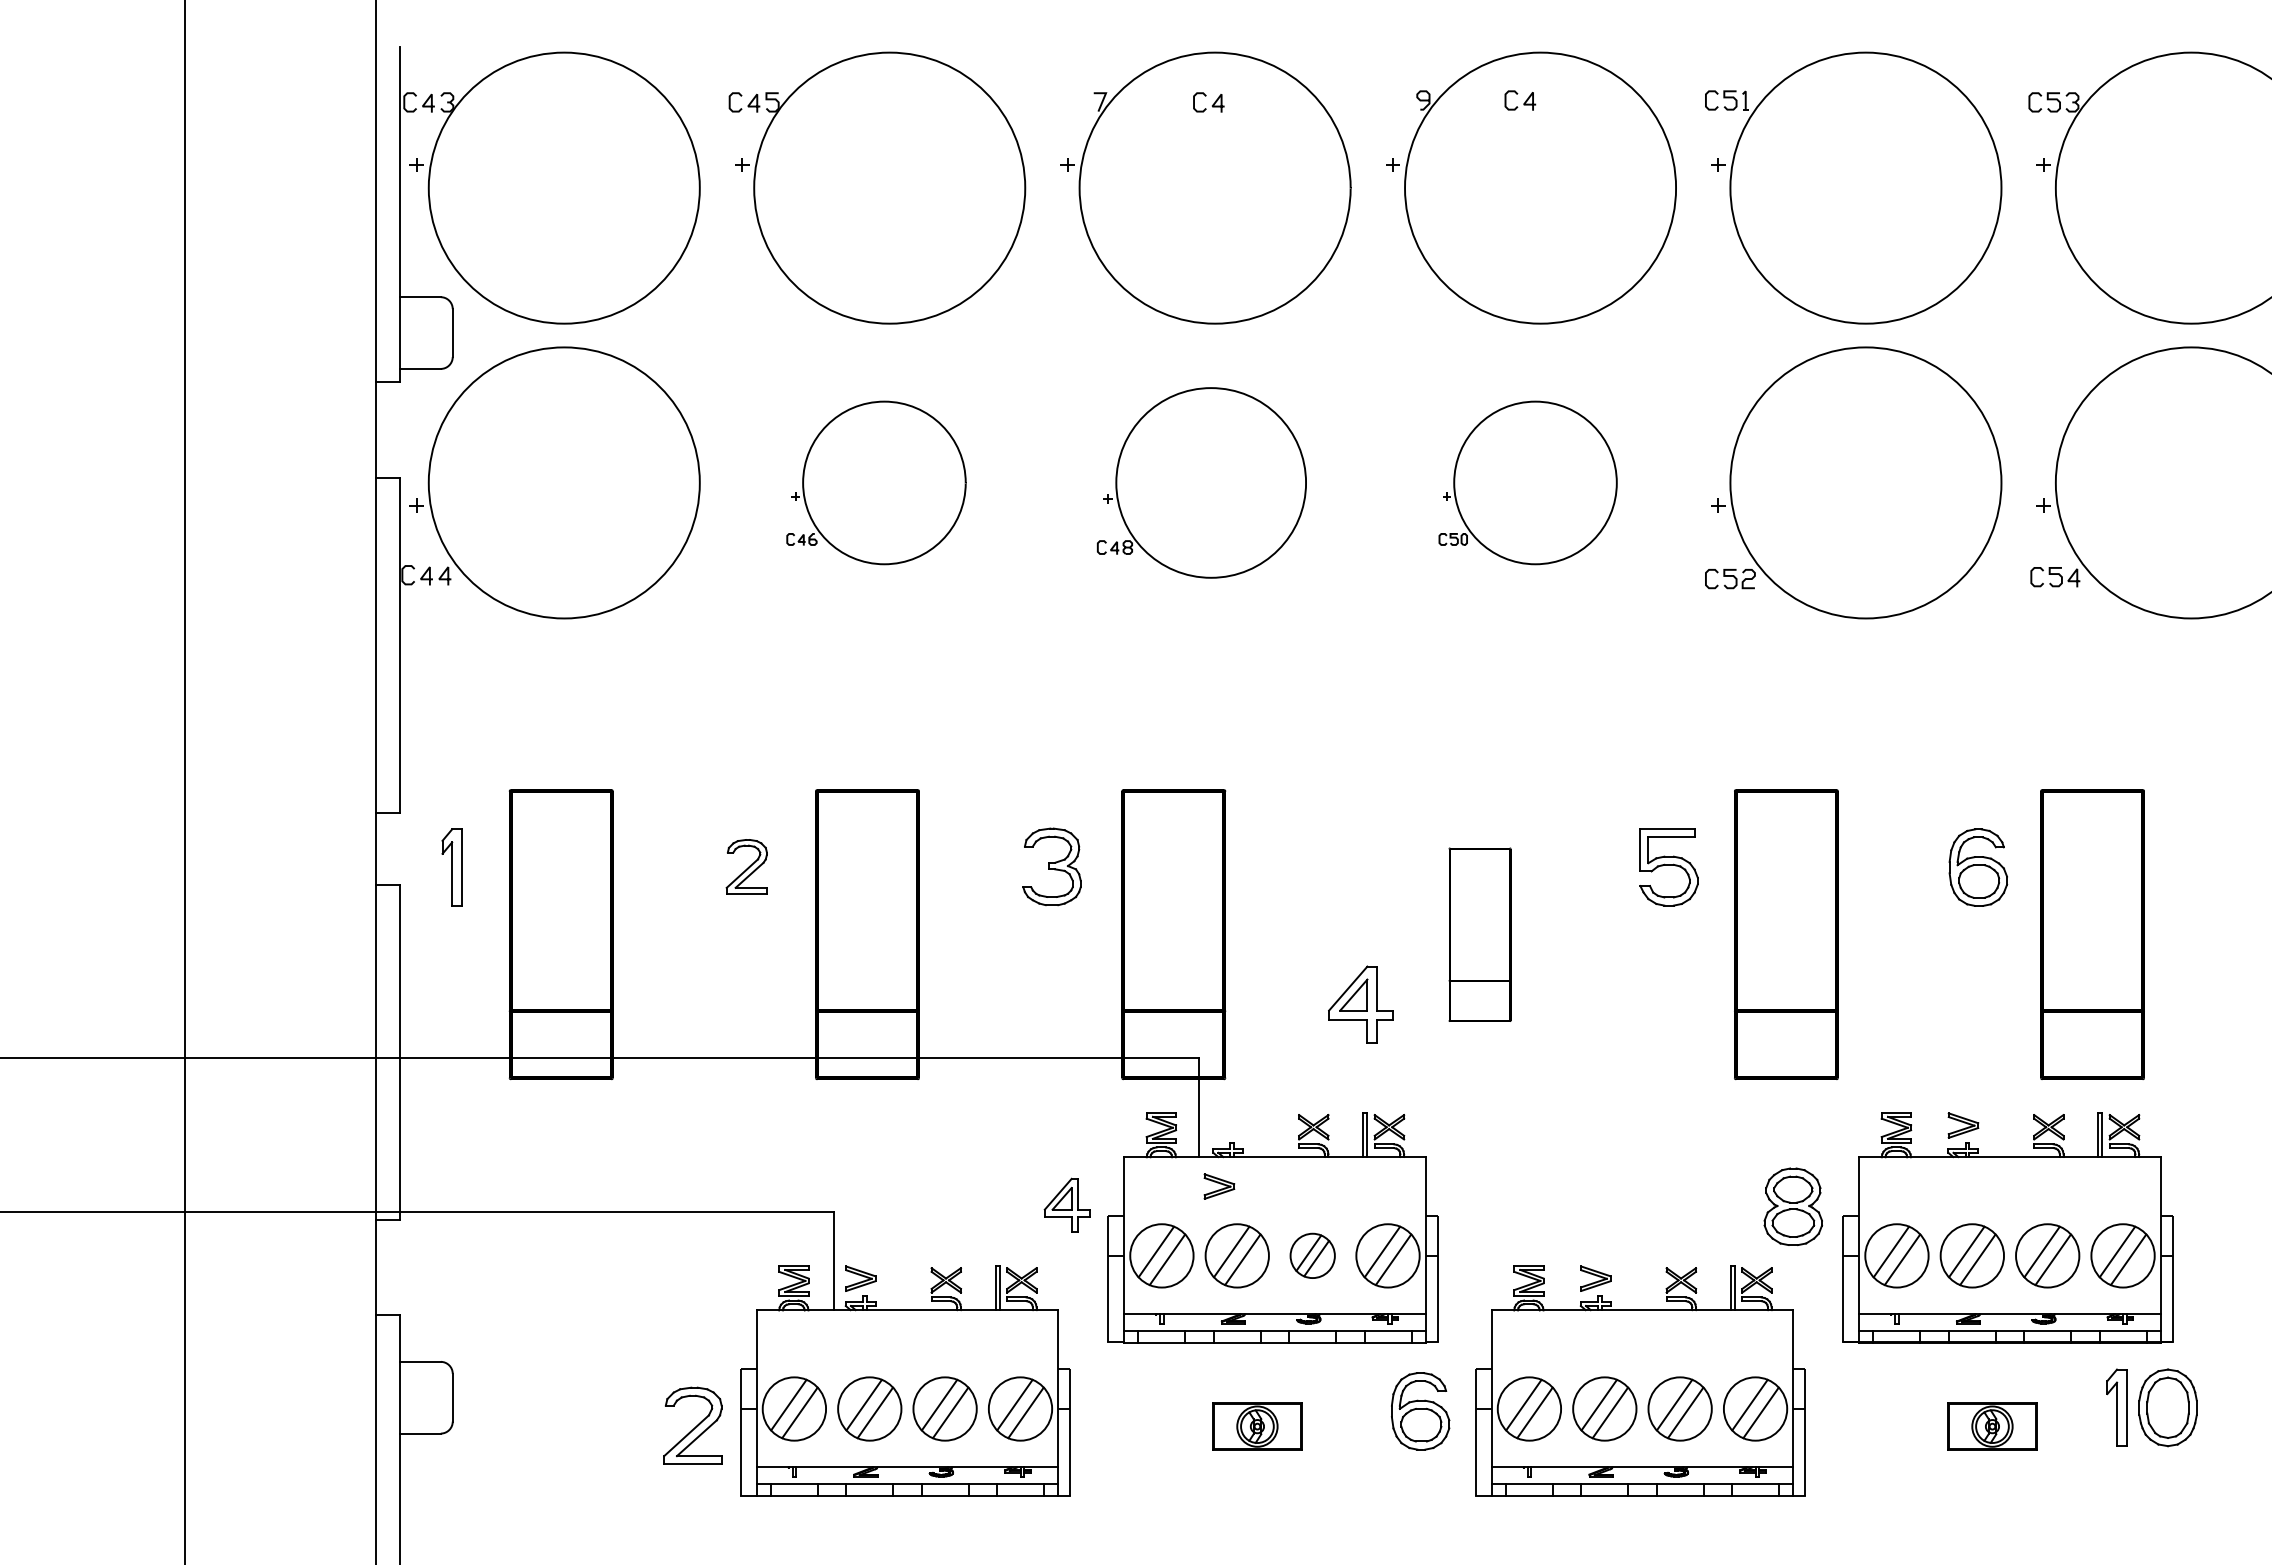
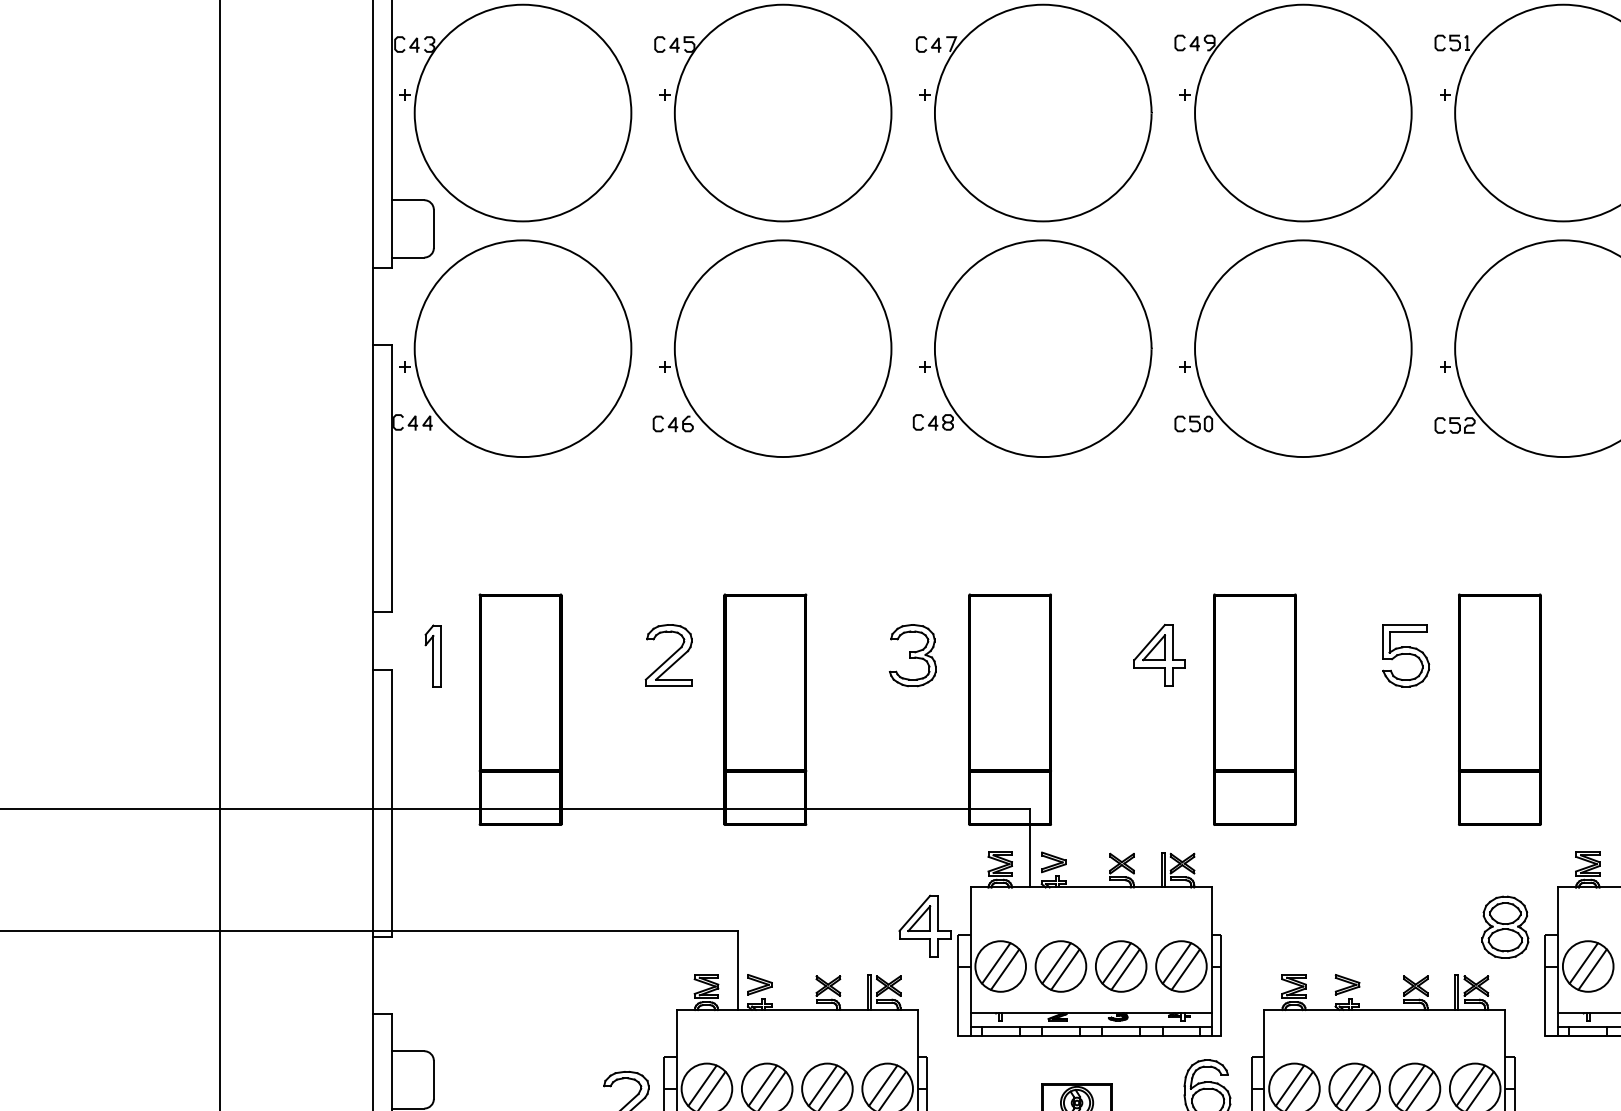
part: (1520, 100) -> (1187, 43), moved
part: (1208, 102) -> (928, 44), moved
part: (876, 482) -> (772, 348), size x1.67
part: (1201, 482) -> (1032, 348), size x1.43
part: (1527, 482) -> (1292, 348), size x1.67
part: (746, 866) -> (668, 655), size x1.43
part: (1479, 934) -> (1254, 709), size x1.67
part: (1360, 1004) -> (1159, 655), moved
part: (1219, 1186) -> (1053, 862), moved
part: (1066, 1205) -> (924, 926), size x1.43
part: (1312, 1255) -> (1121, 966), size x1.43

